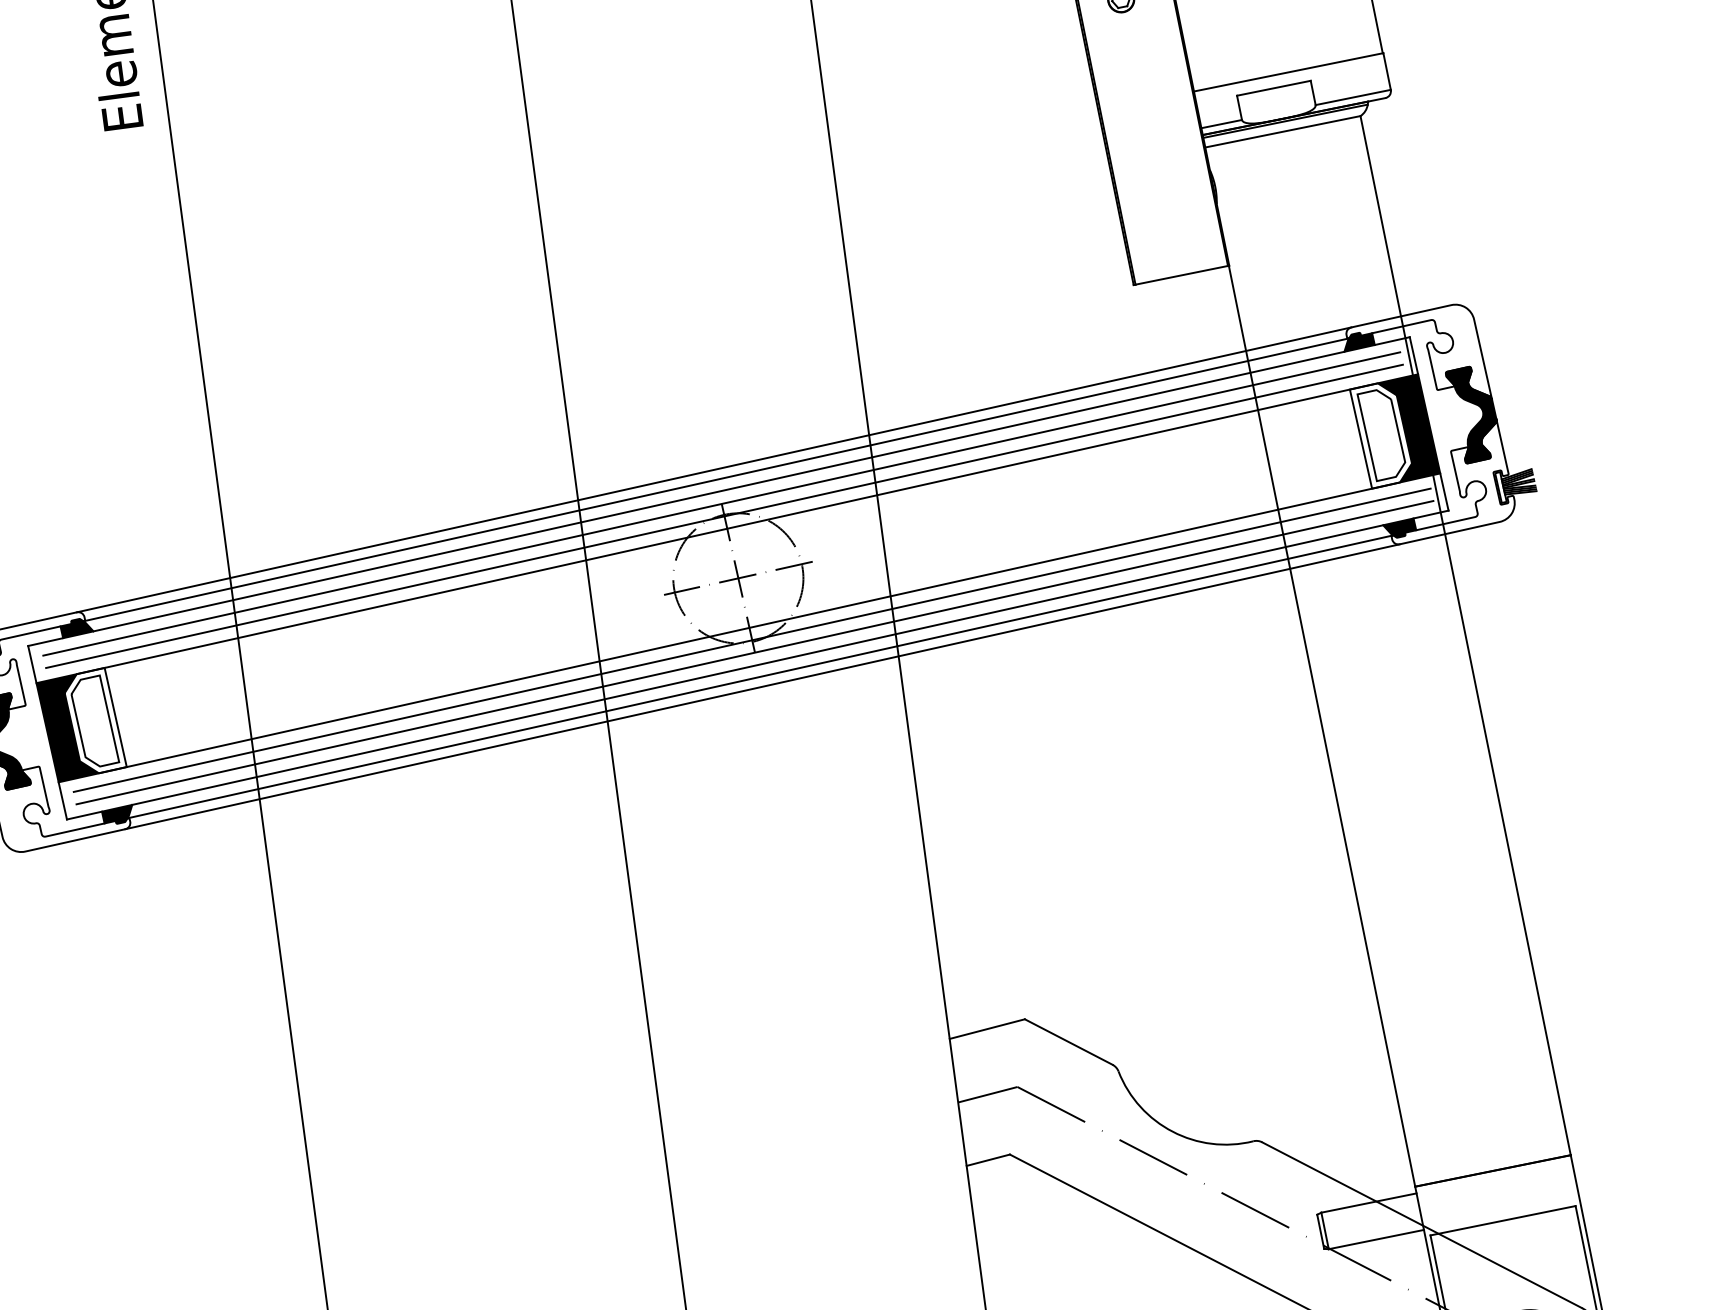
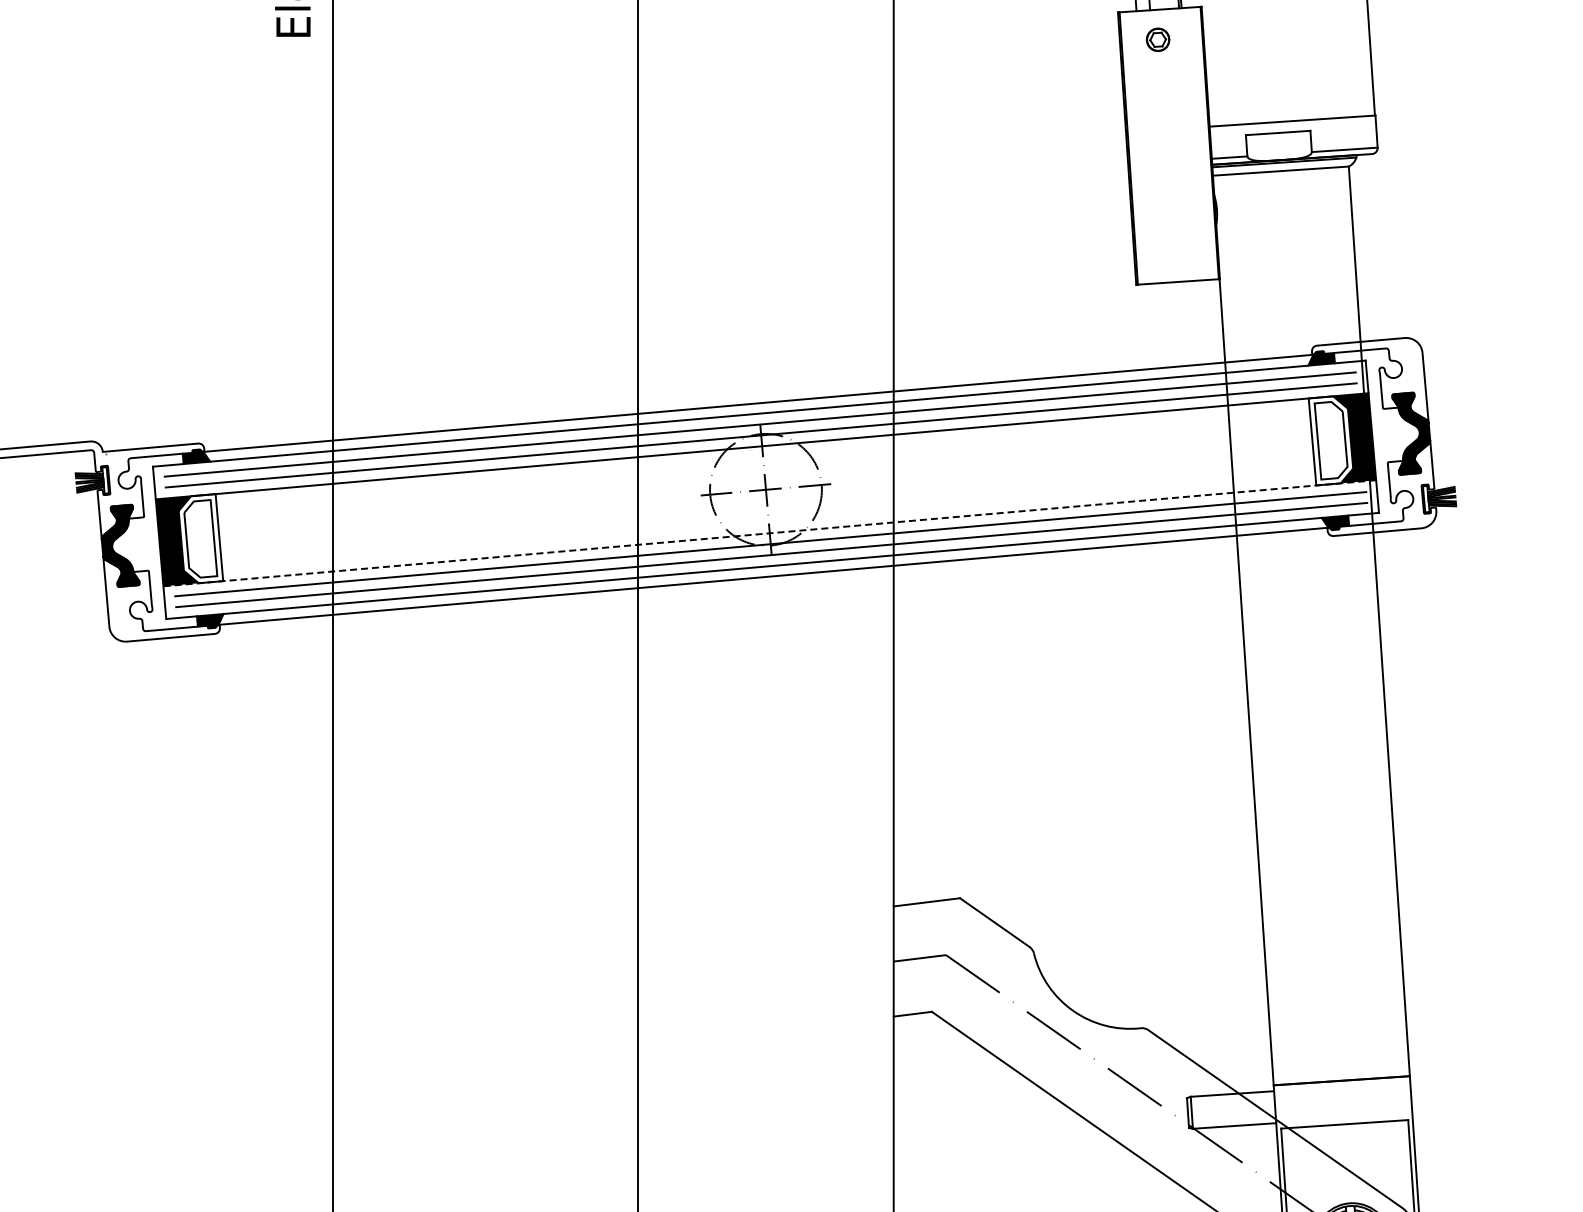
line: (713, 469) -> (757, 394), removed
line: (749, 628) -> (769, 533), solid -> dashed
line: (761, 686) -> (773, 584), removed

